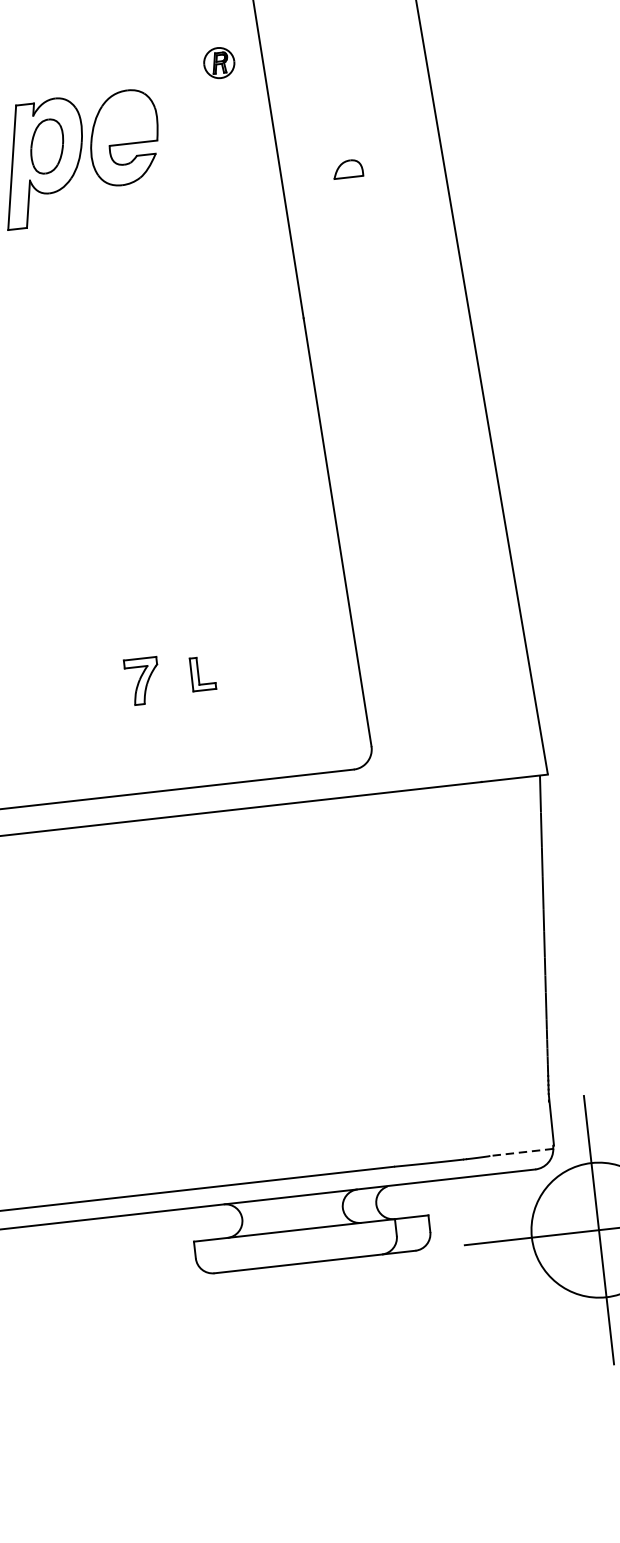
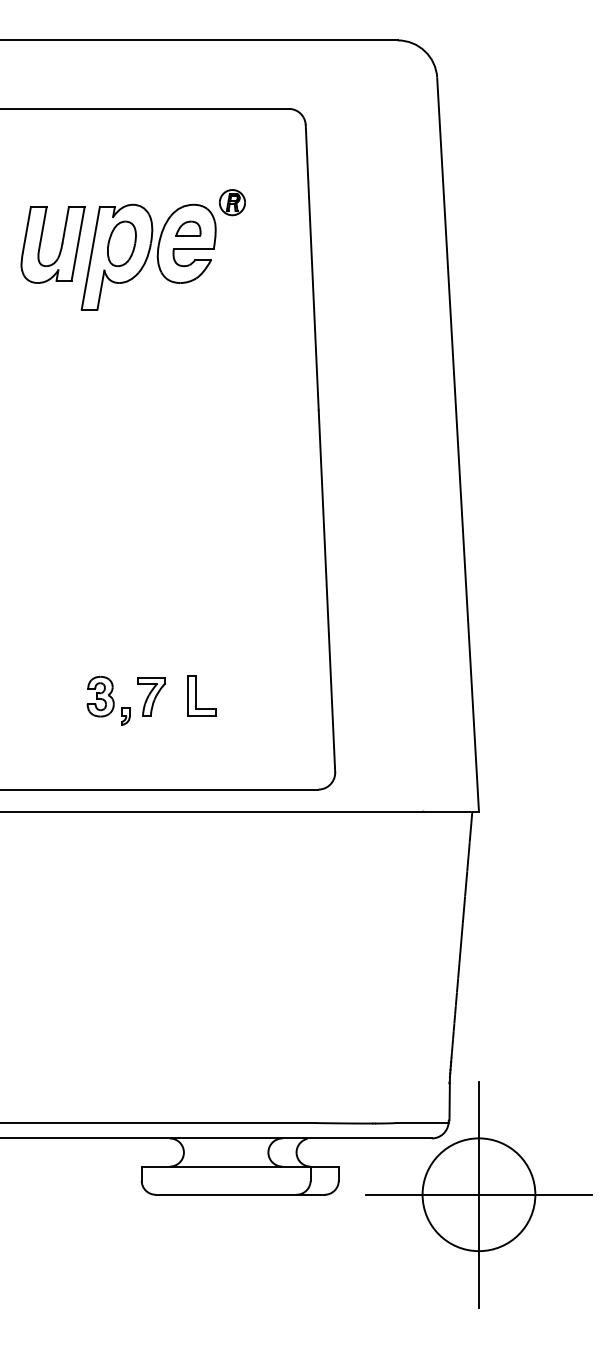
part: (218, 63) -> (231, 202), moved
part: (348, 168) -> (188, 228), moved
part: (202, 673) -> (201, 695), size x1.43
part: (92, 691) -> (108, 700), added
line: (521, 1153) -> (421, 1123), dashed -> solid

